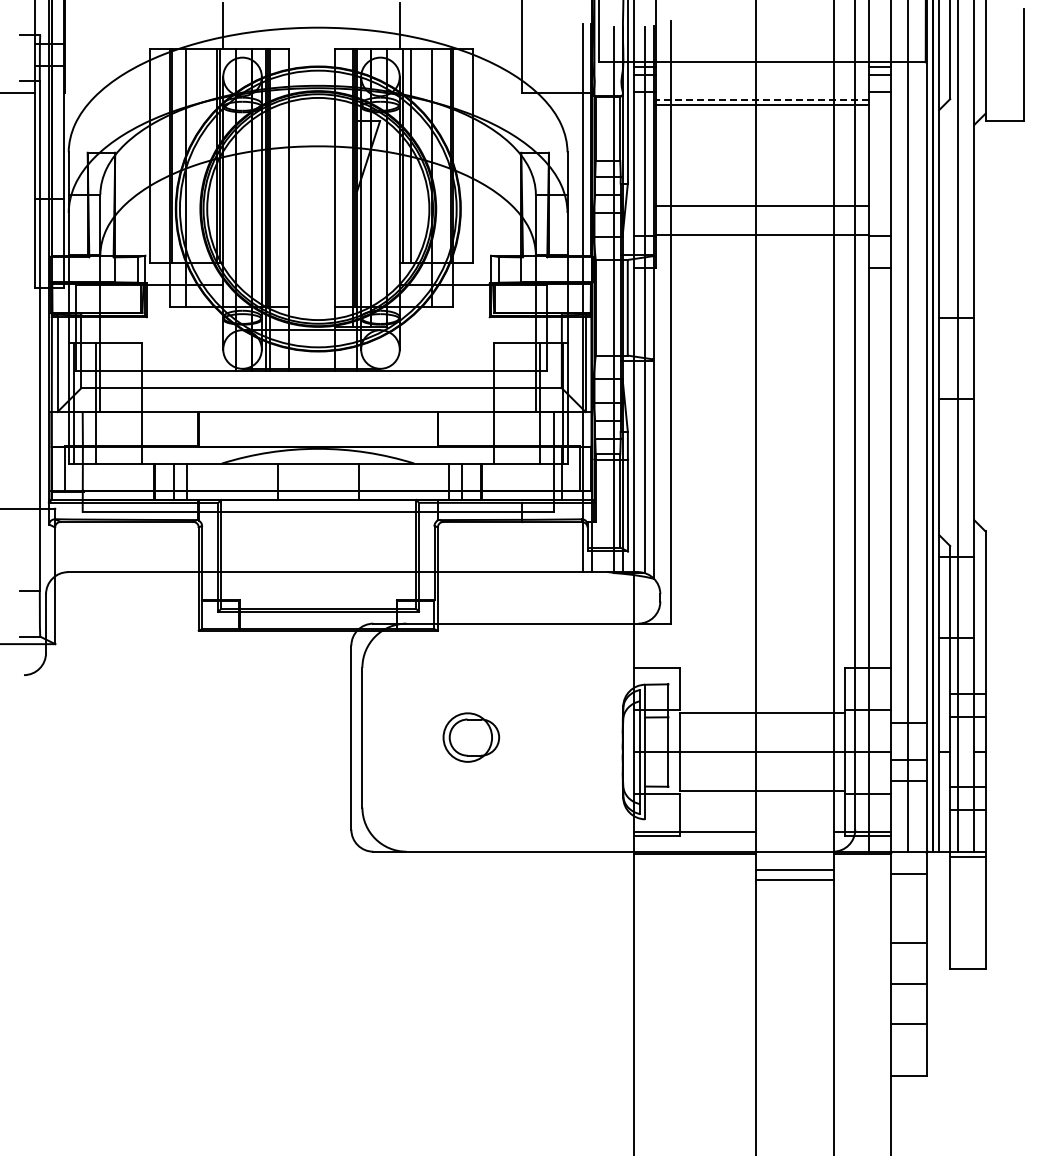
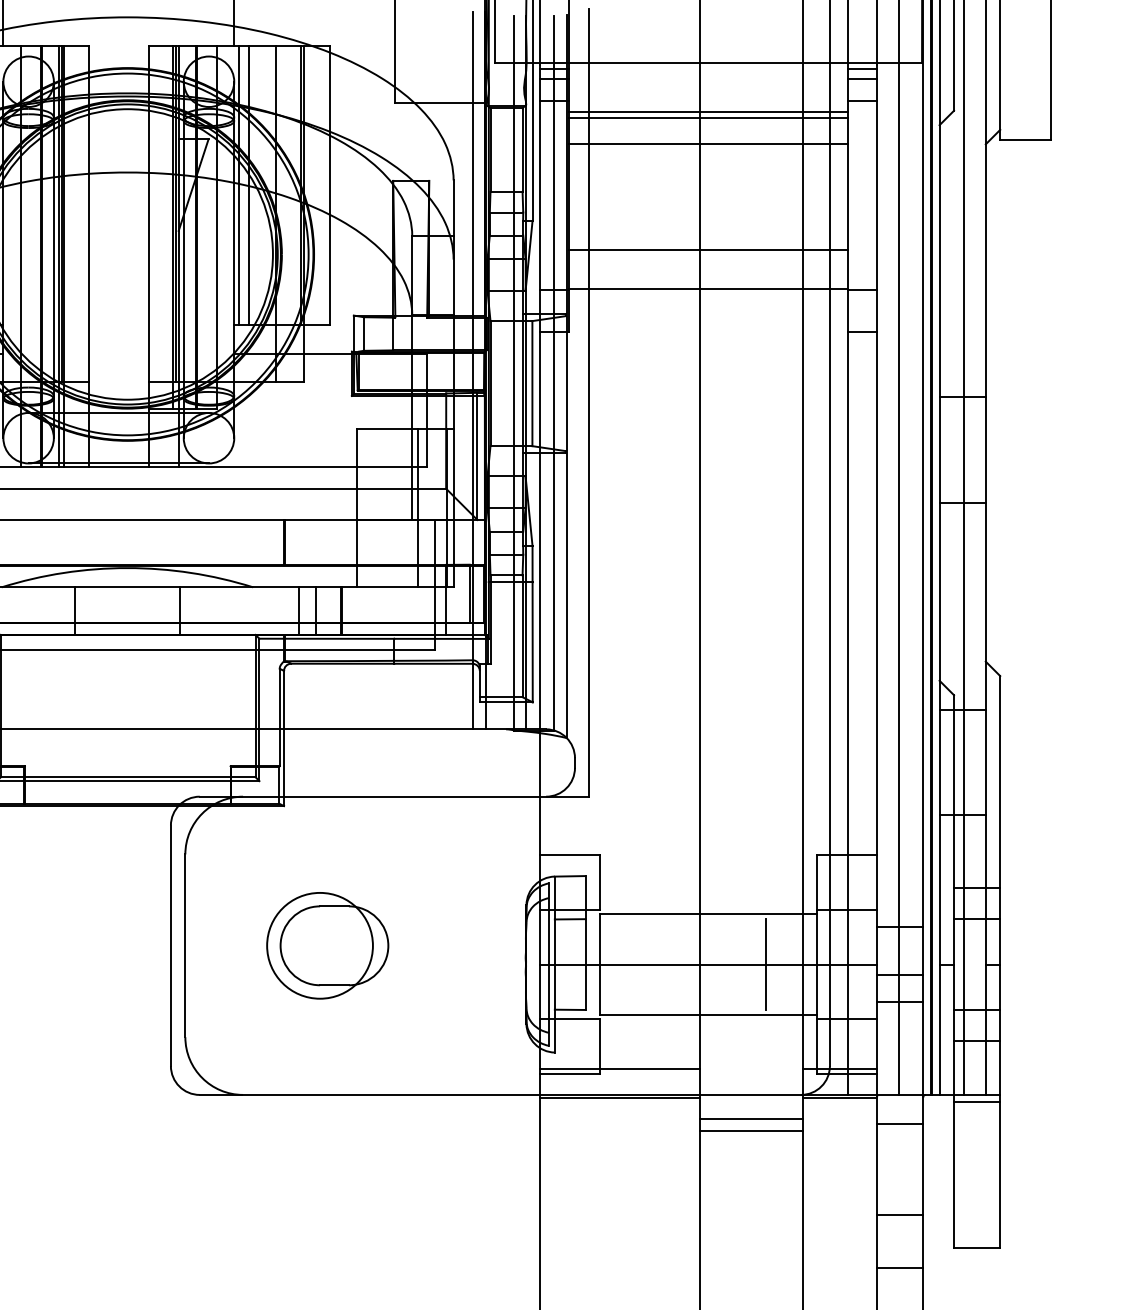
line: (762, 100) -> (708, 112), dashed -> solid
line: (762, 124) -> (708, 143), added
part: (471, 737) -> (328, 945), size x1.67
line: (806, 751) -> (766, 963), added

